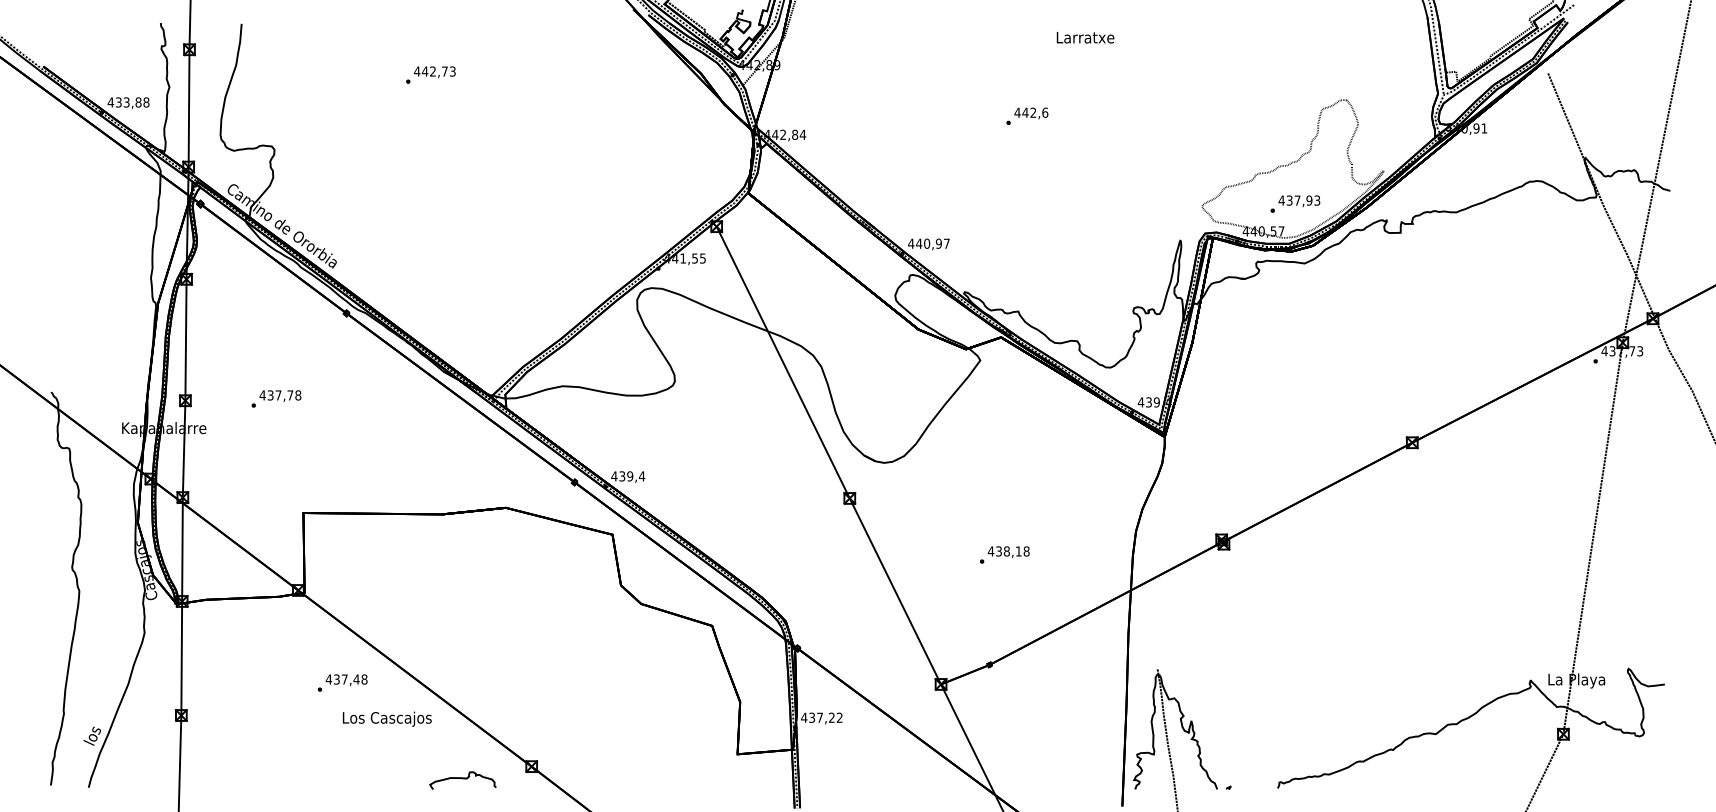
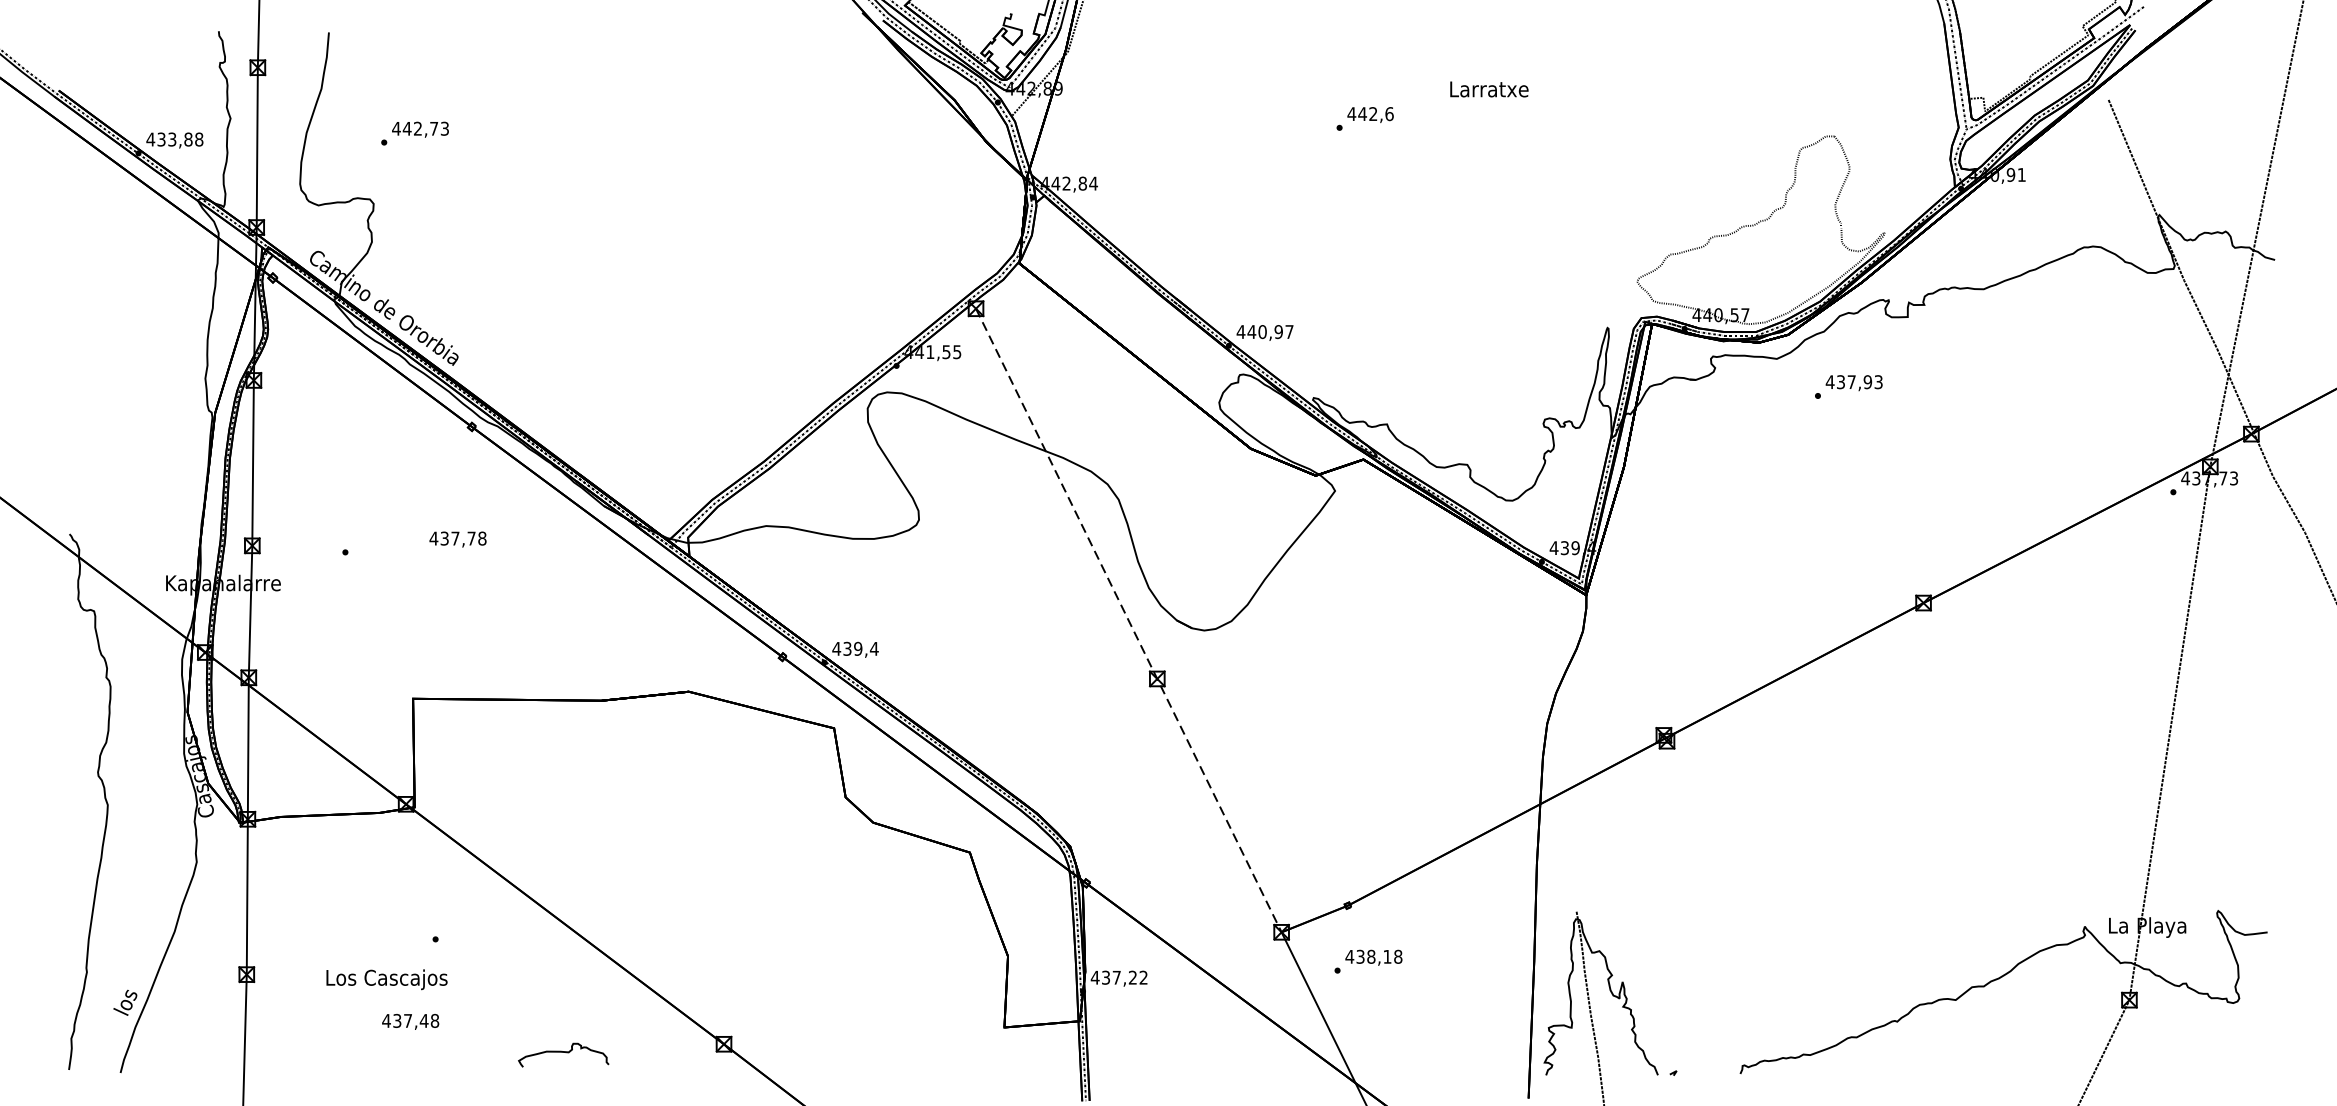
text: (1085, 37) -> (1489, 89), moved
text: (430, 74) -> (414, 132), moved
text: (1027, 115) -> (1365, 117), moved
text: (1295, 203) -> (1848, 386), moved
text: (280, 395) -> (458, 538), moved
line: (829, 456) -> (1129, 621), solid -> dashed
text: (1004, 554) -> (1368, 960), moved
text: (346, 679) -> (410, 1020), moved
text: (386, 718) -> (385, 978), moved
curve: (462, 779) -> (563, 1053), moved

